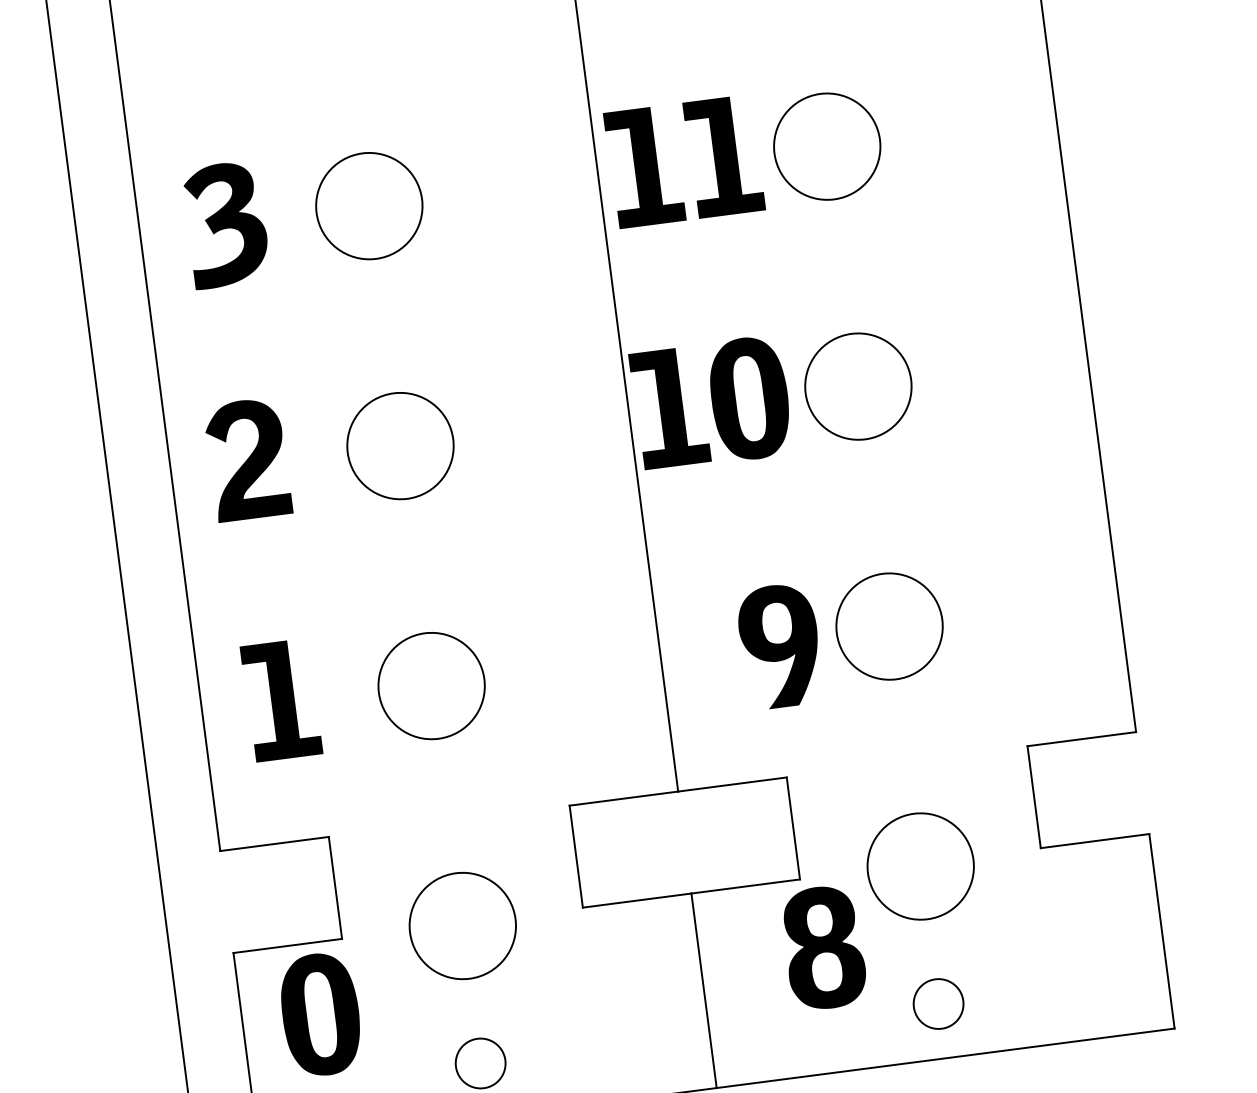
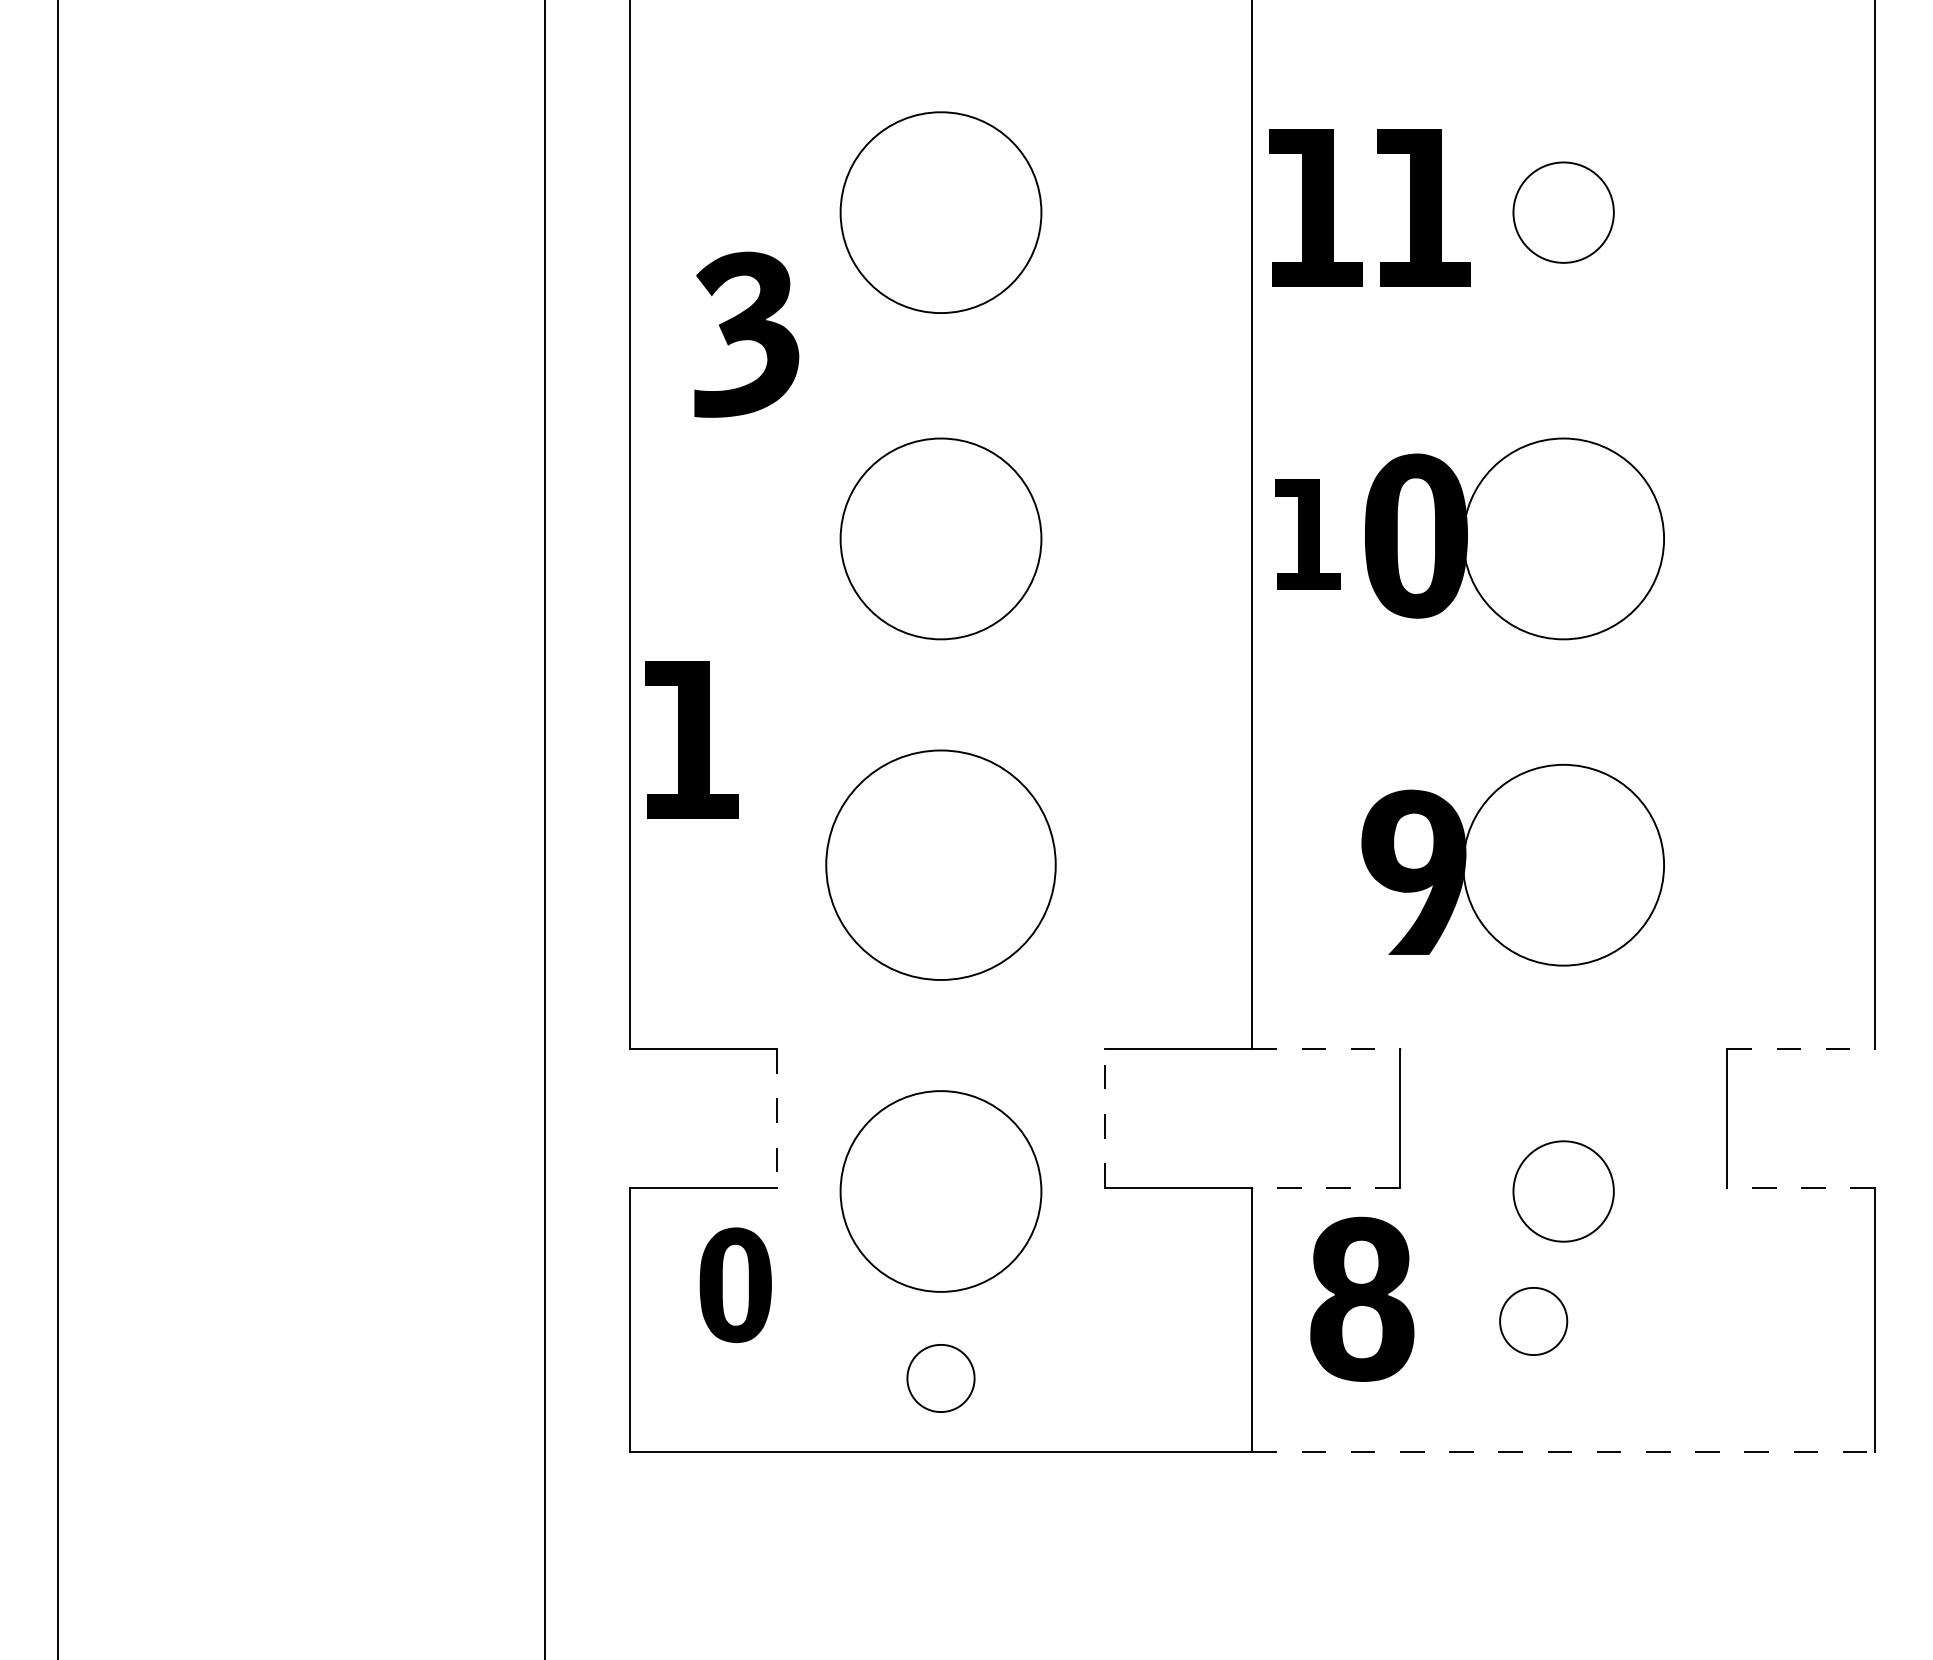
circle: (827, 146) -> (1563, 212), size x0.7
circle: (368, 206) -> (940, 212), size x1.4
part: (226, 224) -> (746, 334), moved
circle: (858, 386) -> (1563, 538), size x1.4
part: (669, 407) -> (1307, 534), size x0.7
circle: (400, 445) -> (940, 538), size x1.4
part: (247, 459) -> (734, 530), removed
circle: (889, 626) -> (1563, 864), size x1.4
circle: (431, 685) -> (940, 864), size x1.6
part: (281, 699) -> (691, 739), moved
line: (1082, 739) -> (1801, 1049), solid -> dashed
line: (732, 784) -> (1326, 1049), solid -> dashed
line: (1095, 840) -> (1801, 1187), solid -> dashed
line: (575, 855) -> (1104, 1117), solid -> dashed
circle: (920, 866) -> (1563, 1191), size x0.7
line: (745, 886) -> (1326, 1187), solid -> dashed
line: (335, 887) -> (777, 1118), solid -> dashed
circle: (462, 926) -> (940, 1191), size x1.4
part: (824, 947) -> (1362, 1298), moved
part: (938, 1004) -> (1533, 1321), moved
part: (320, 1014) -> (735, 1284), size x0.7
line: (946, 1058) -> (1564, 1452), solid -> dashed

